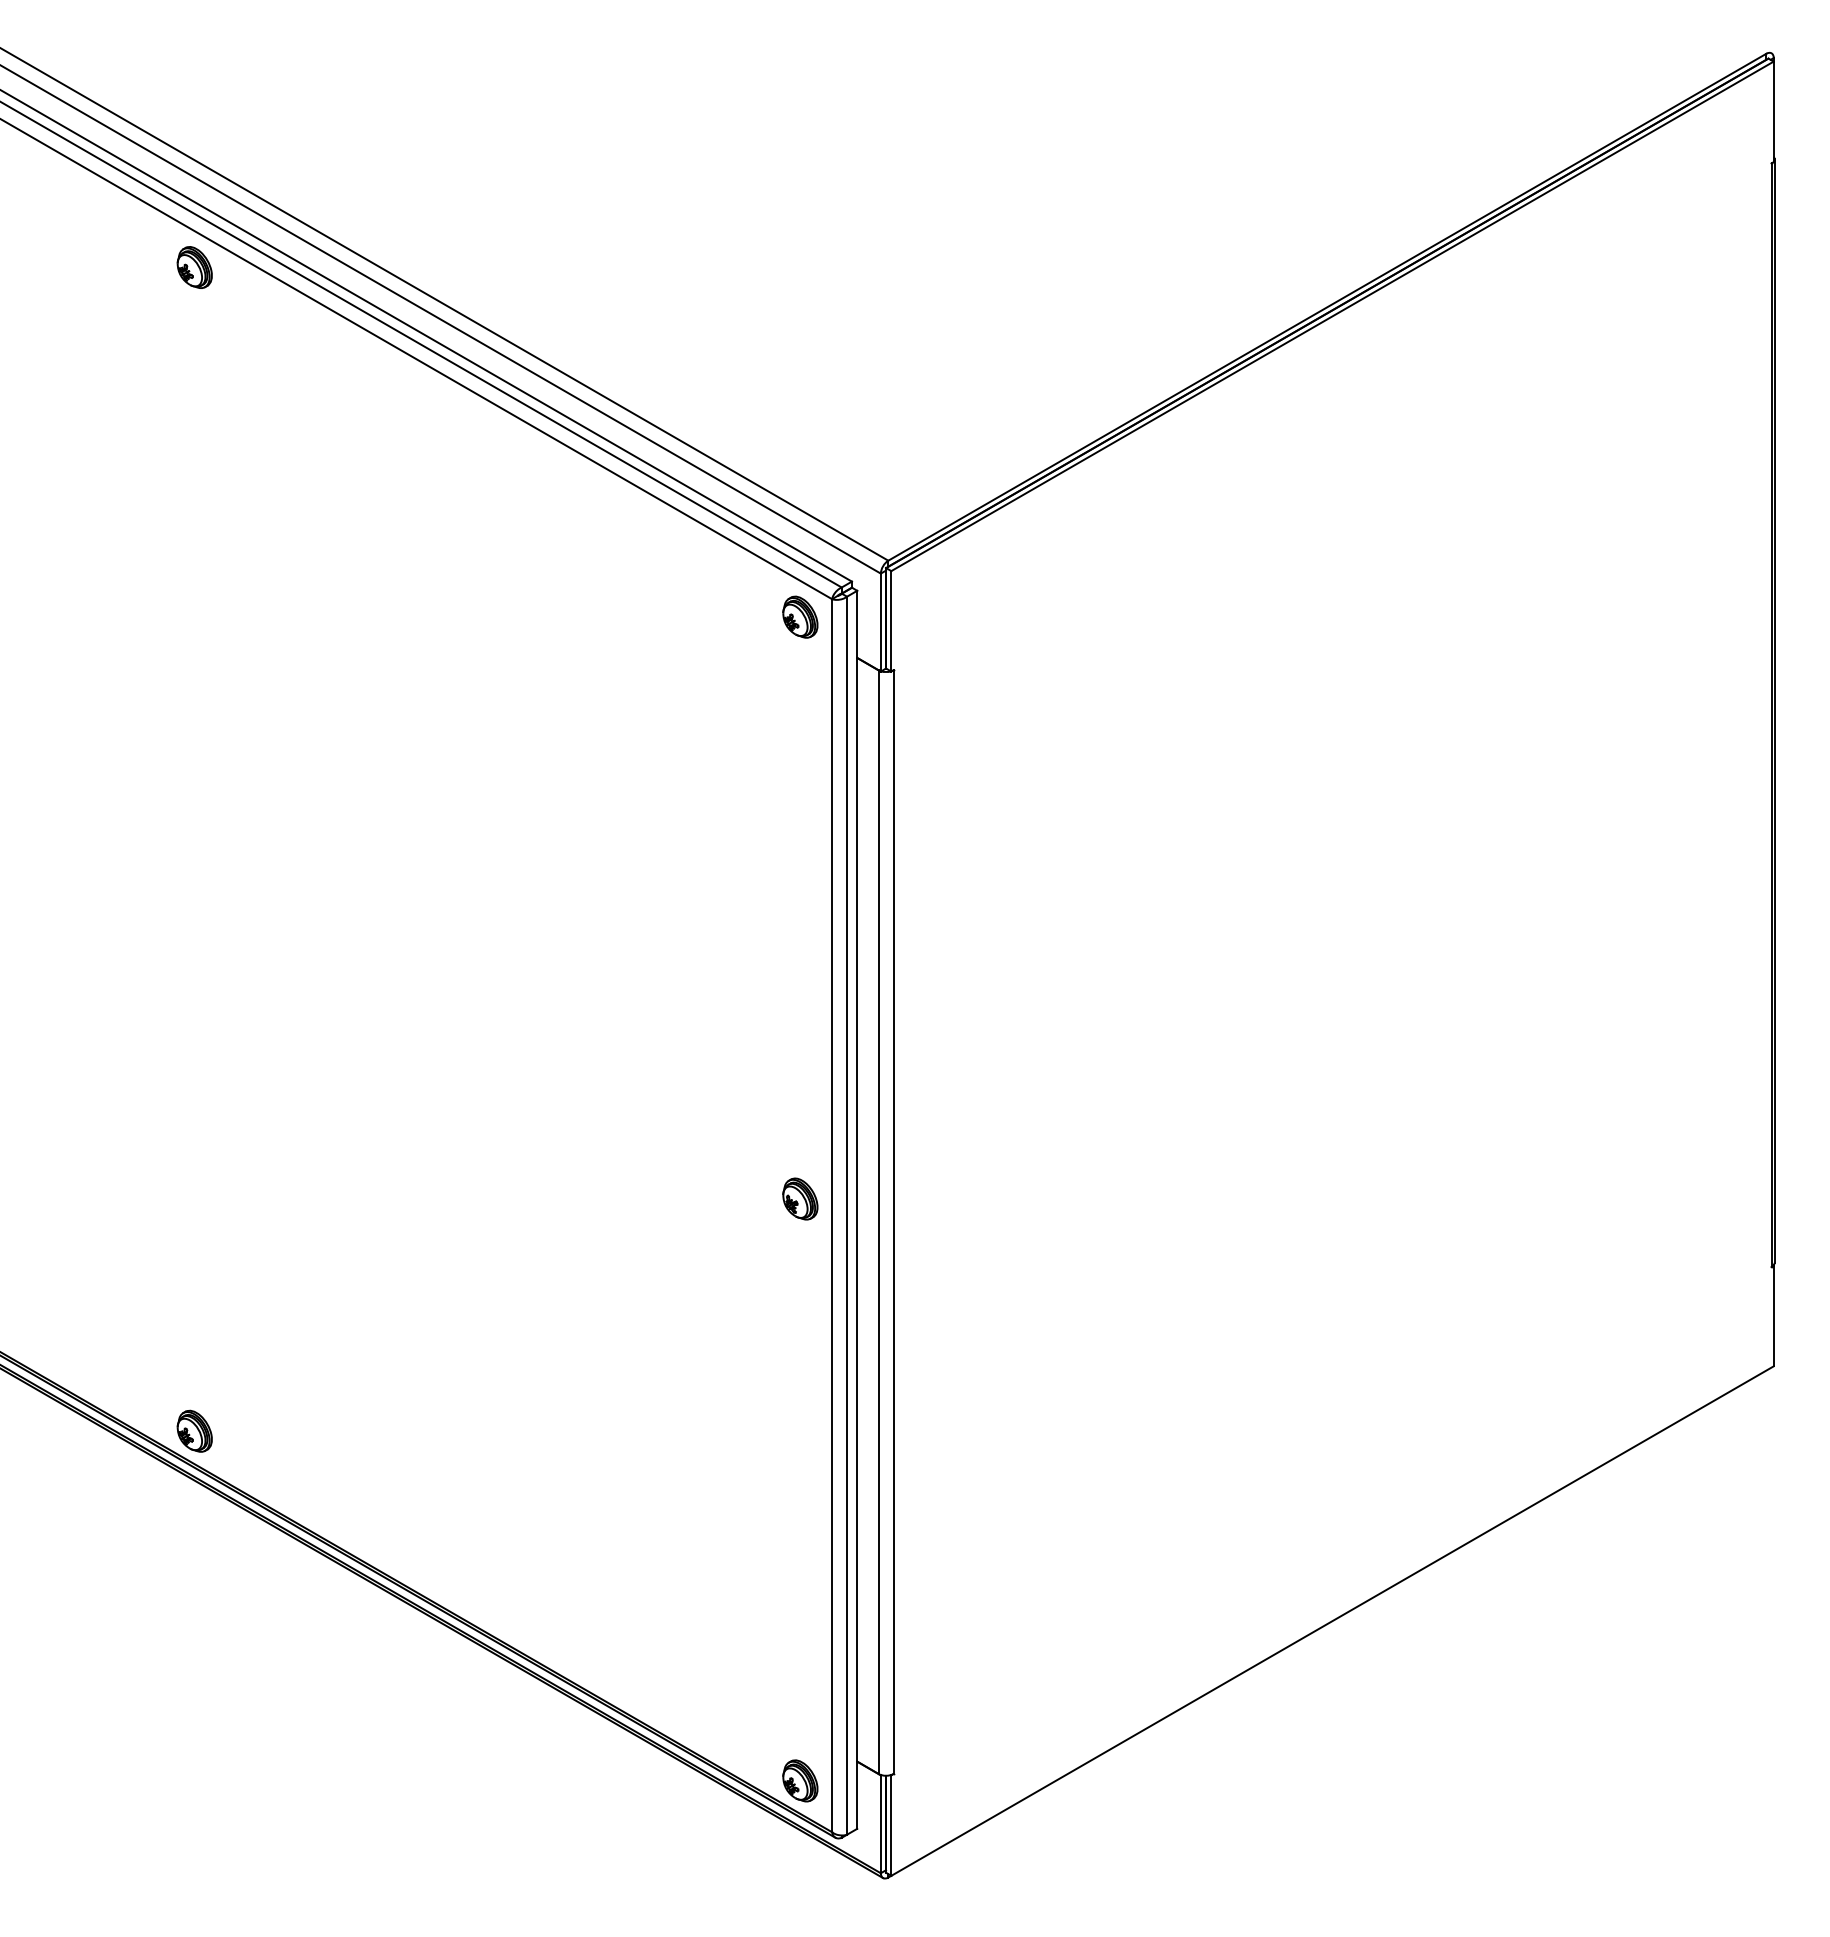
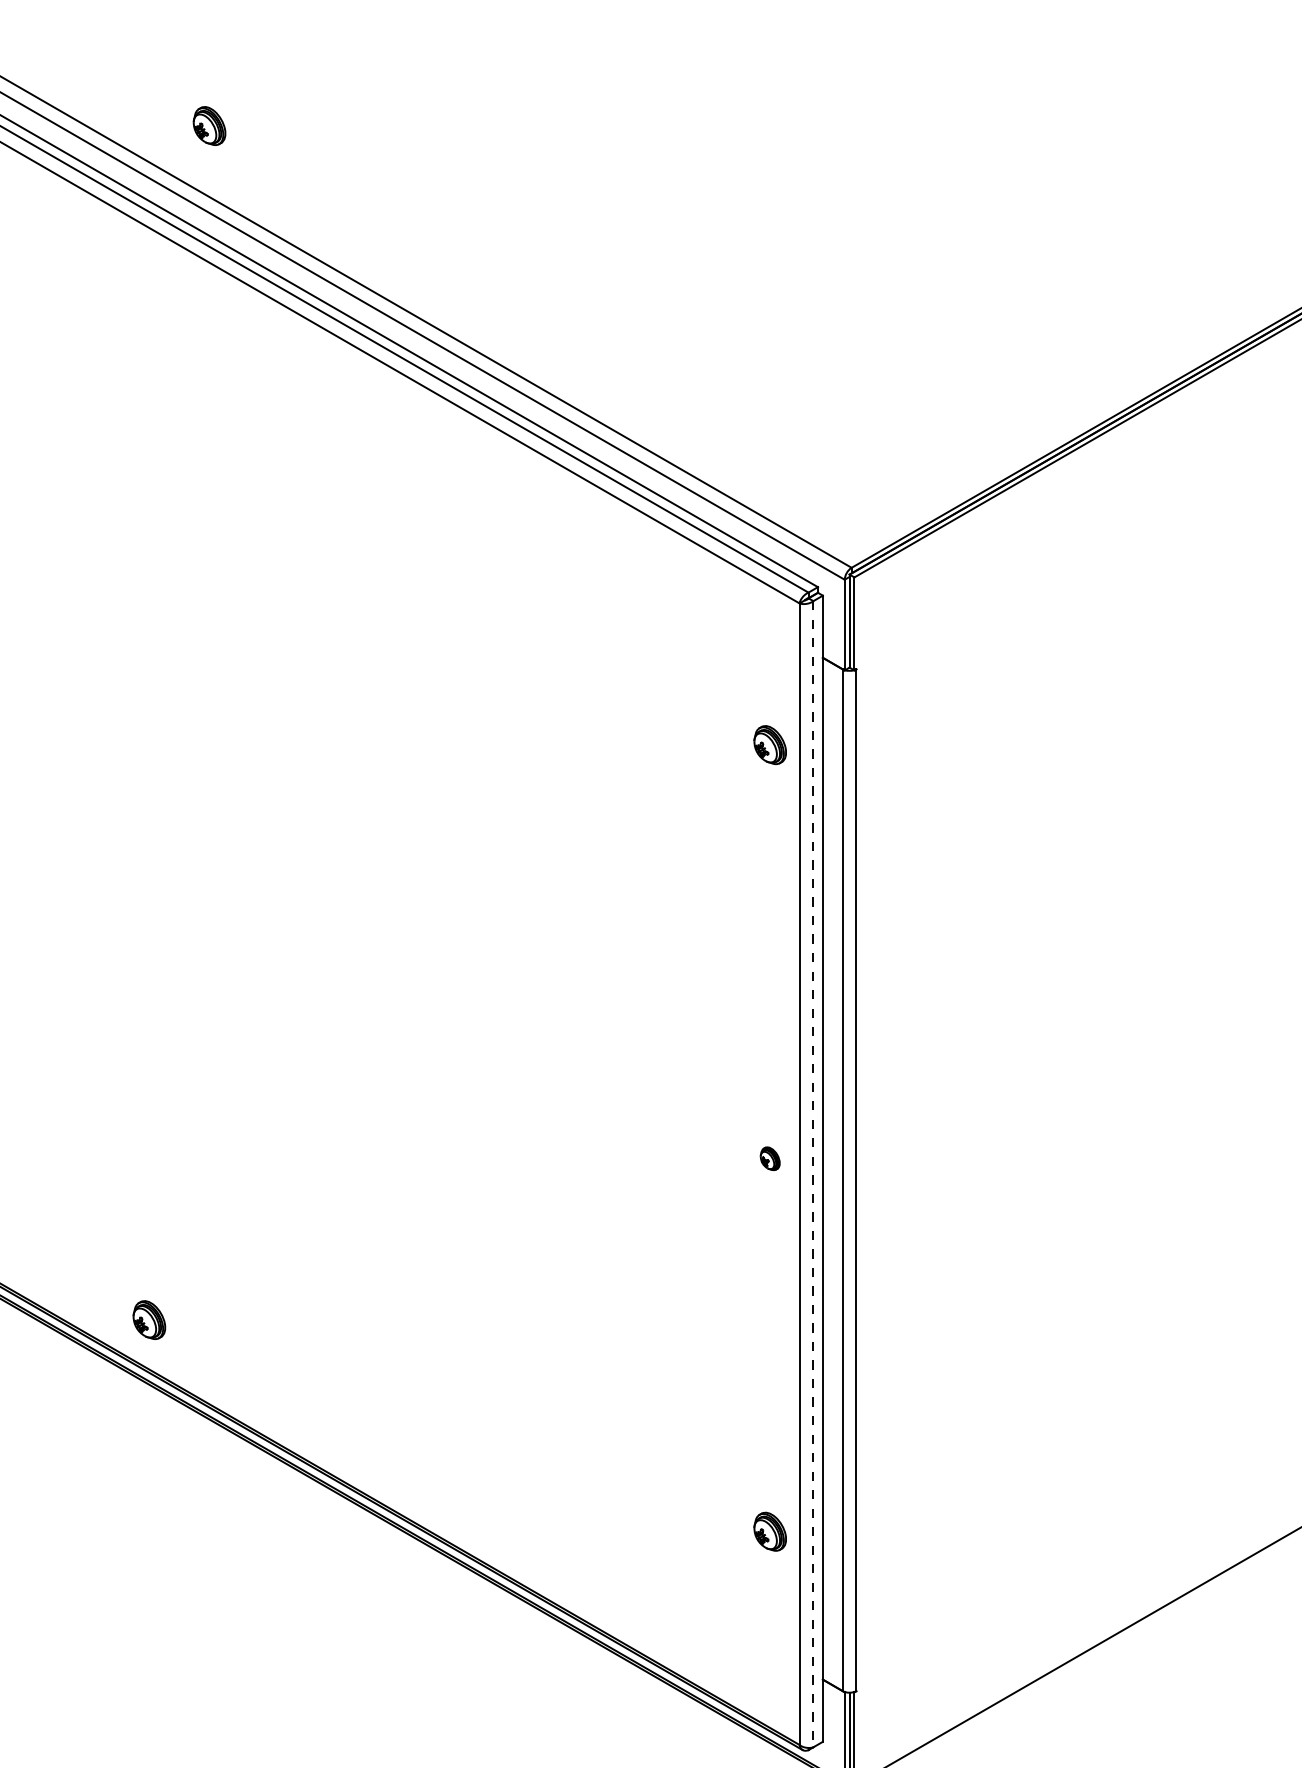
part: (194, 267) -> (209, 126), moved
part: (800, 616) -> (770, 744), moved
part: (800, 1198) -> (770, 1158), size x0.6
line: (847, 1216) -> (813, 1174), solid -> dashed
part: (194, 1430) -> (149, 1319), moved
part: (800, 1780) -> (770, 1531), moved

